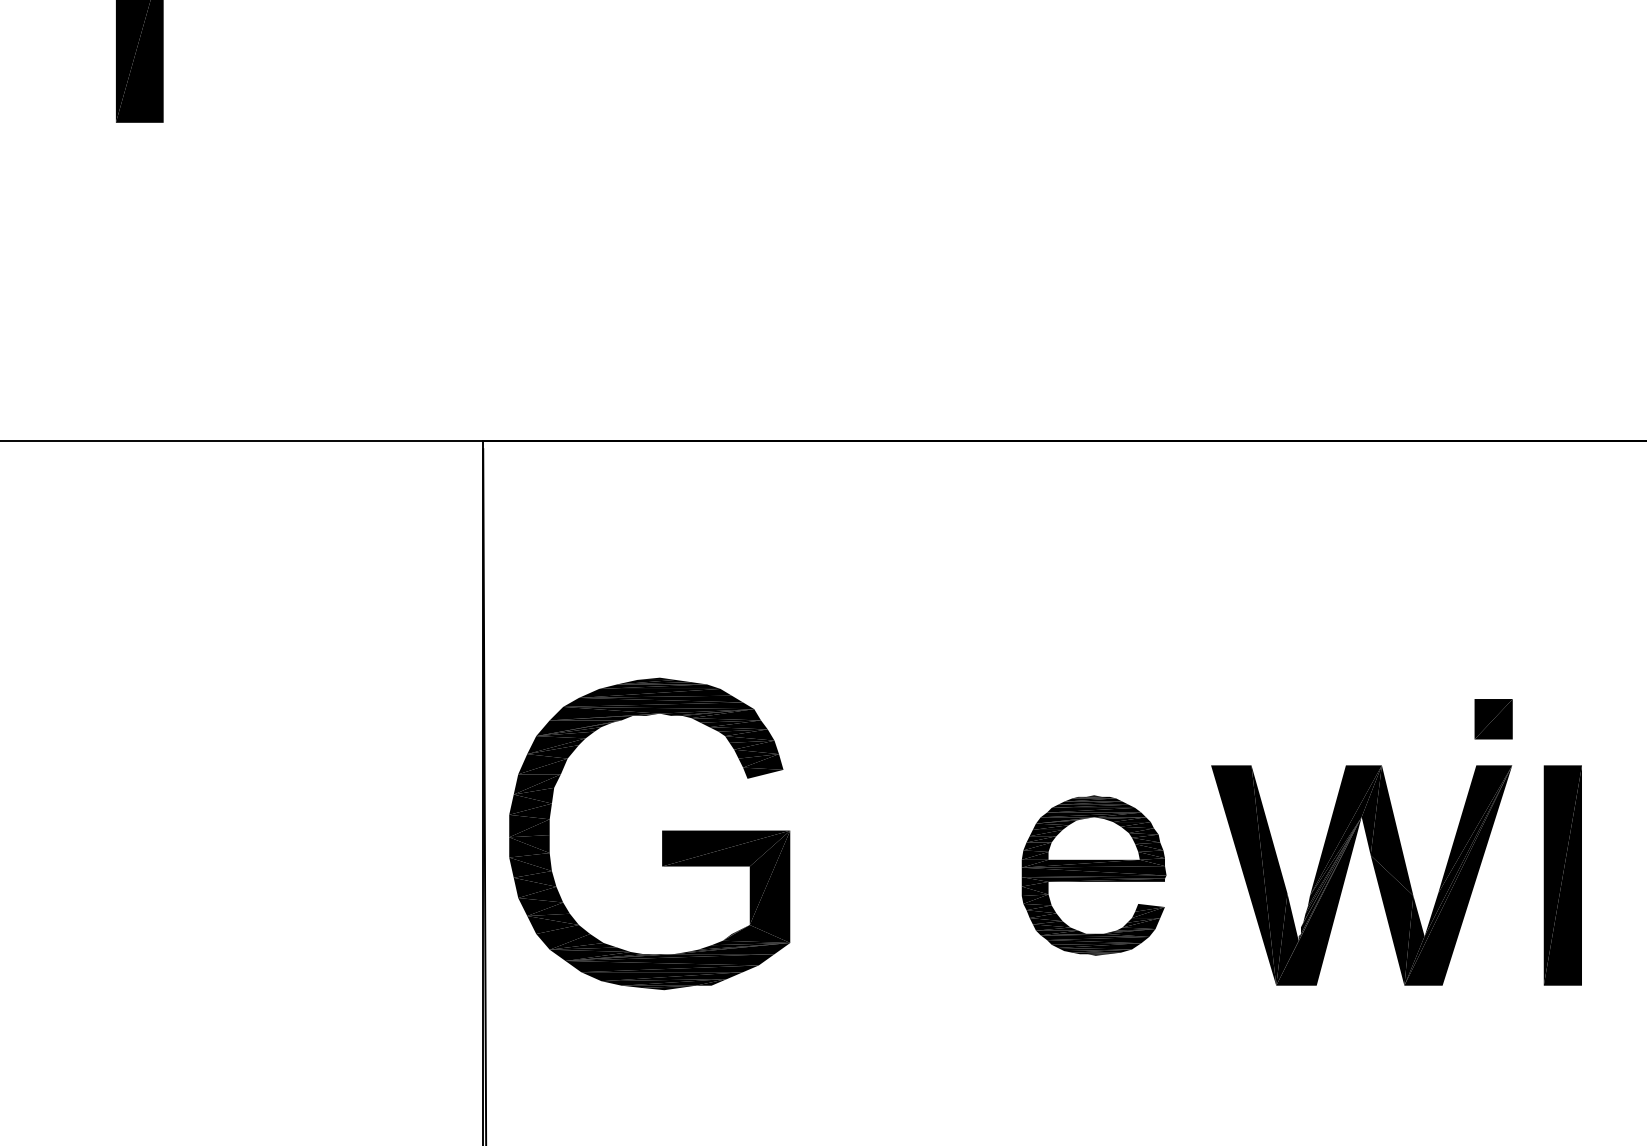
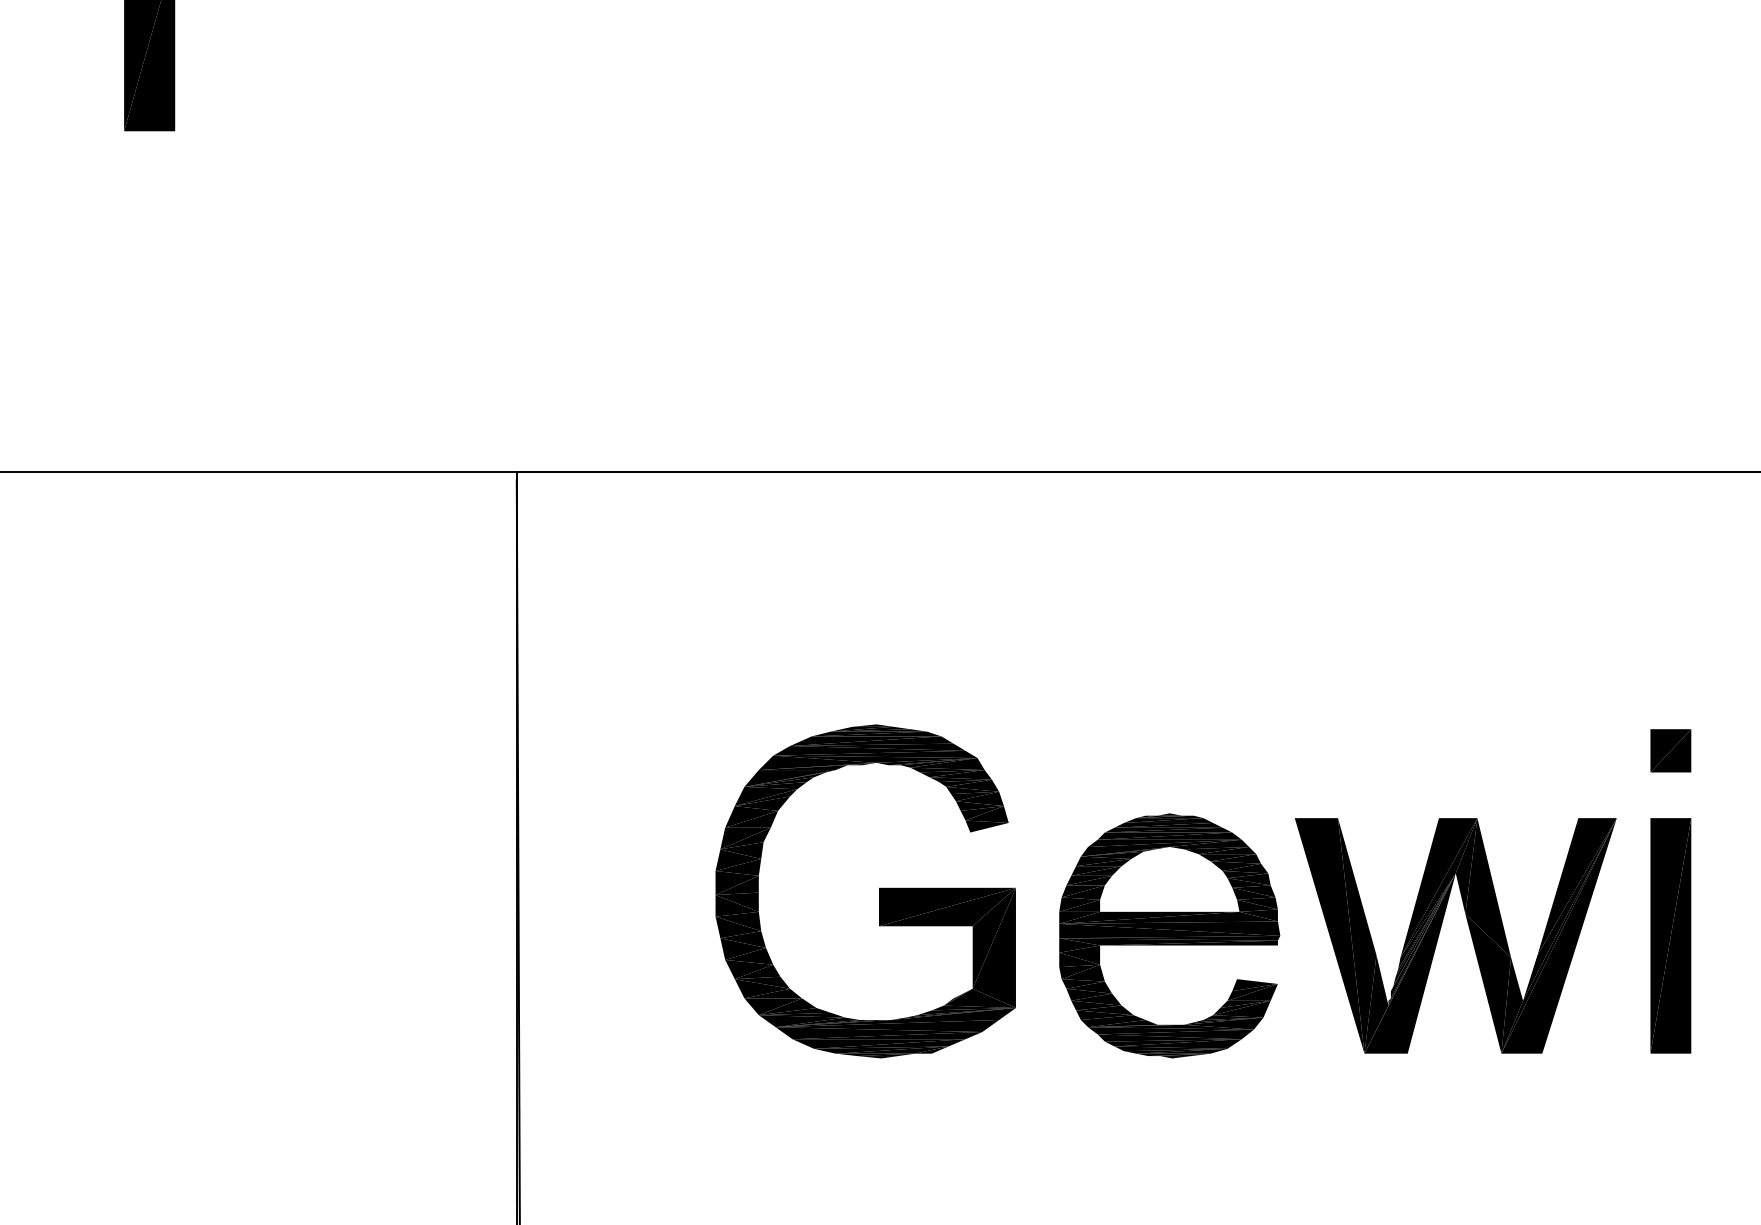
part: (1493, 718) -> (1670, 750), moved
part: (662, 834) -> (879, 891), moved
part: (1093, 875) -> (1169, 935), size x1.43

